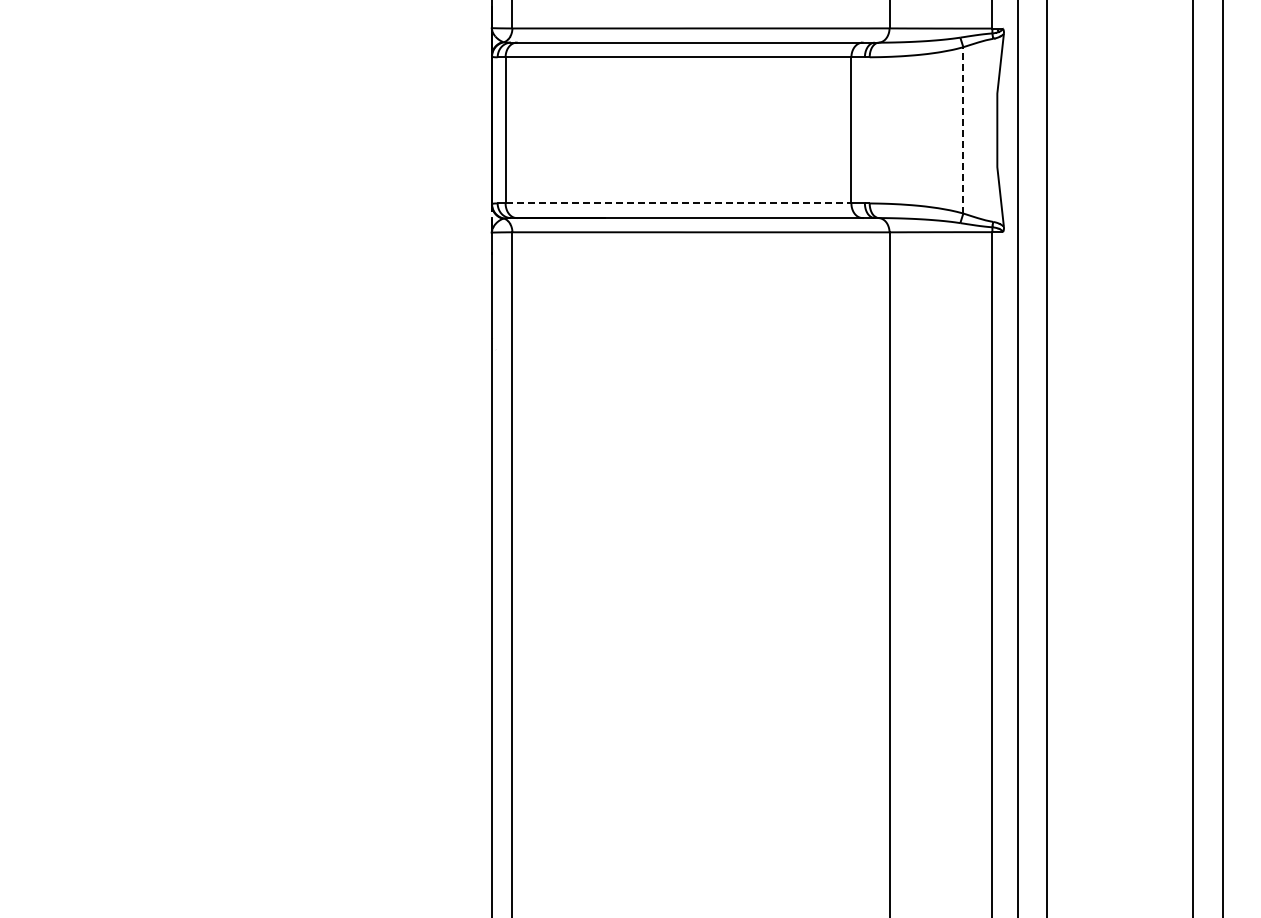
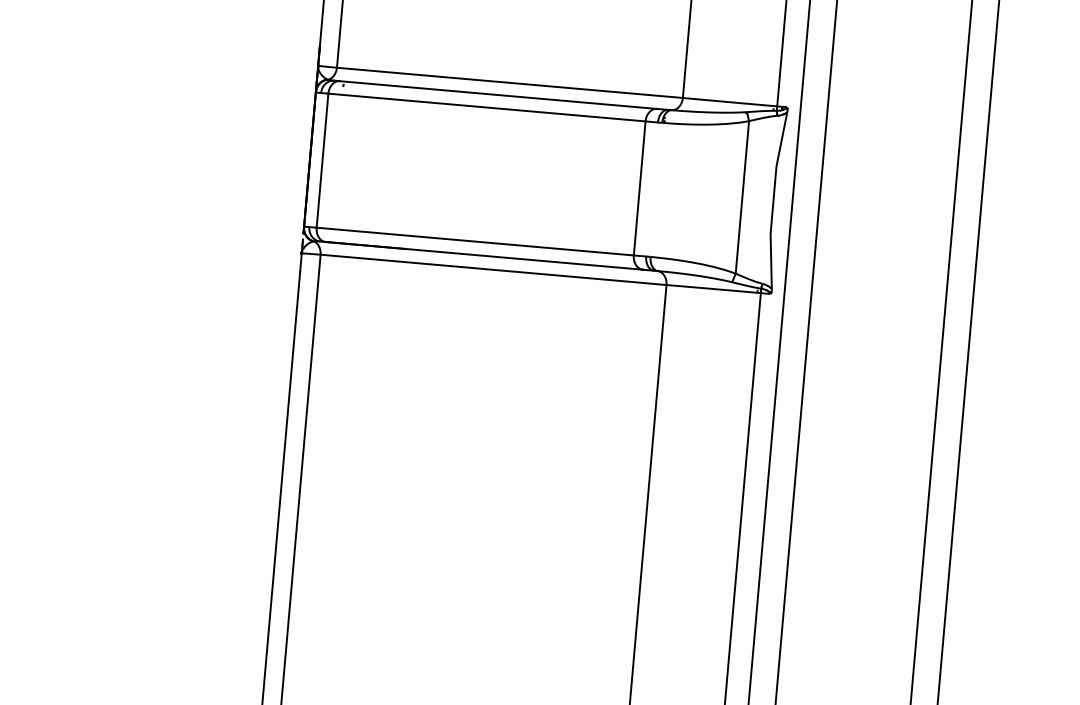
line: (963, 129) -> (742, 196), dashed -> solid
line: (678, 203) -> (475, 241), dashed -> solid

